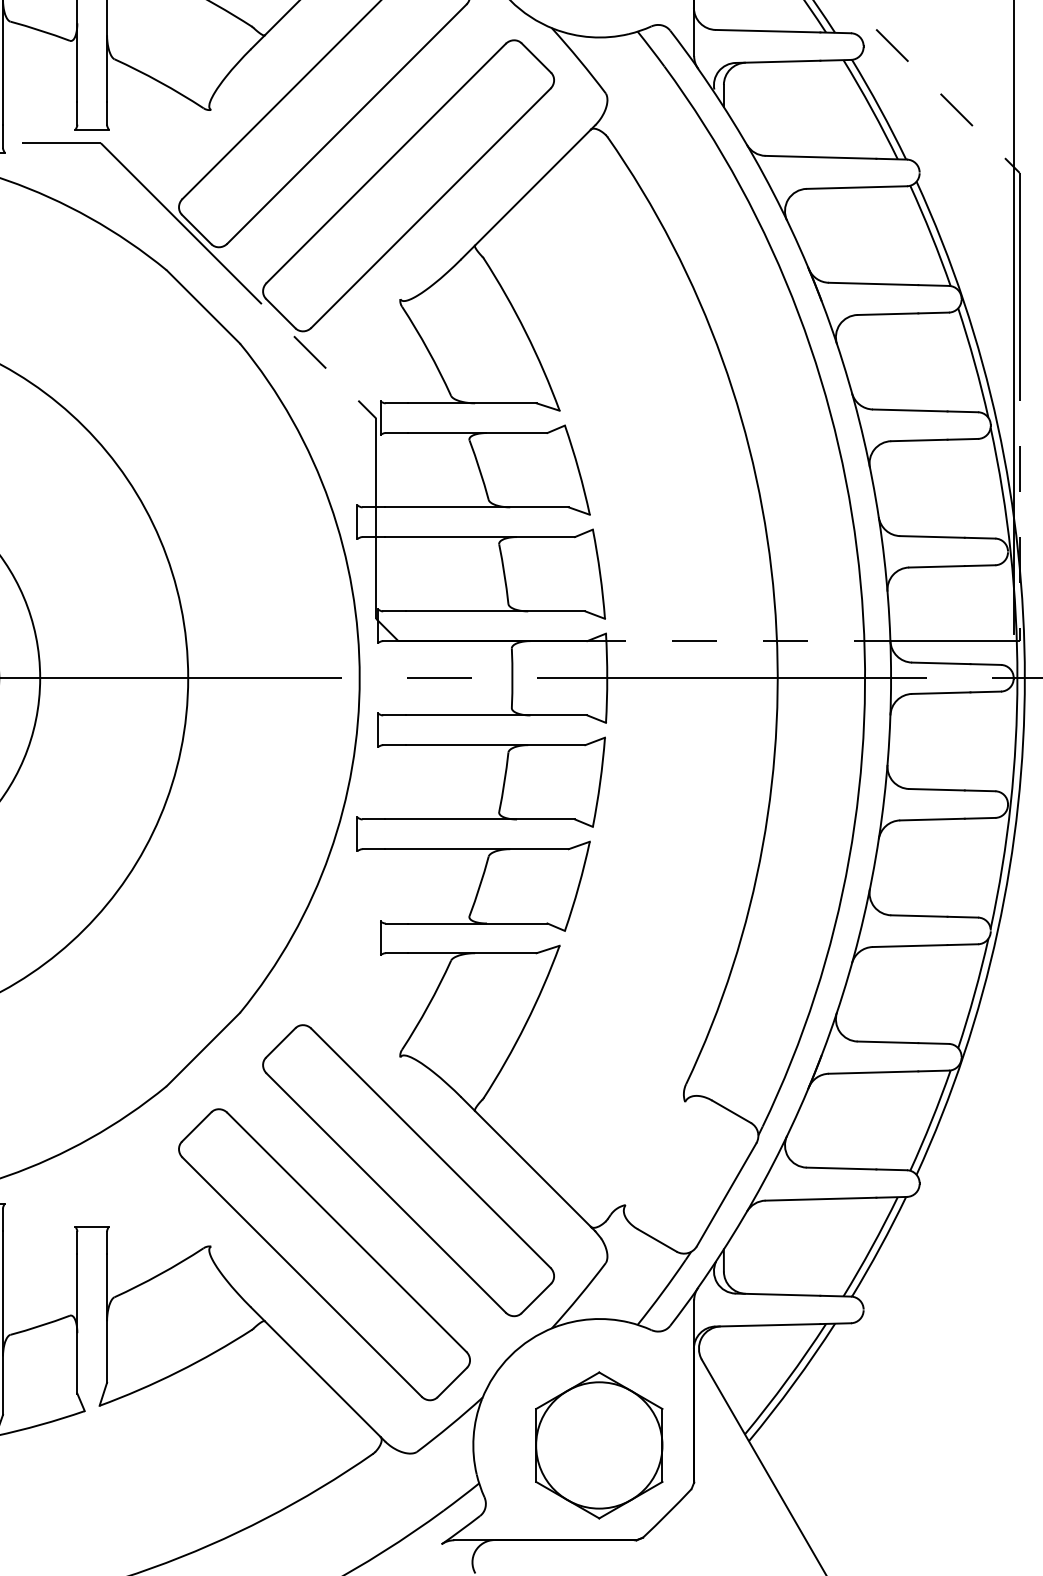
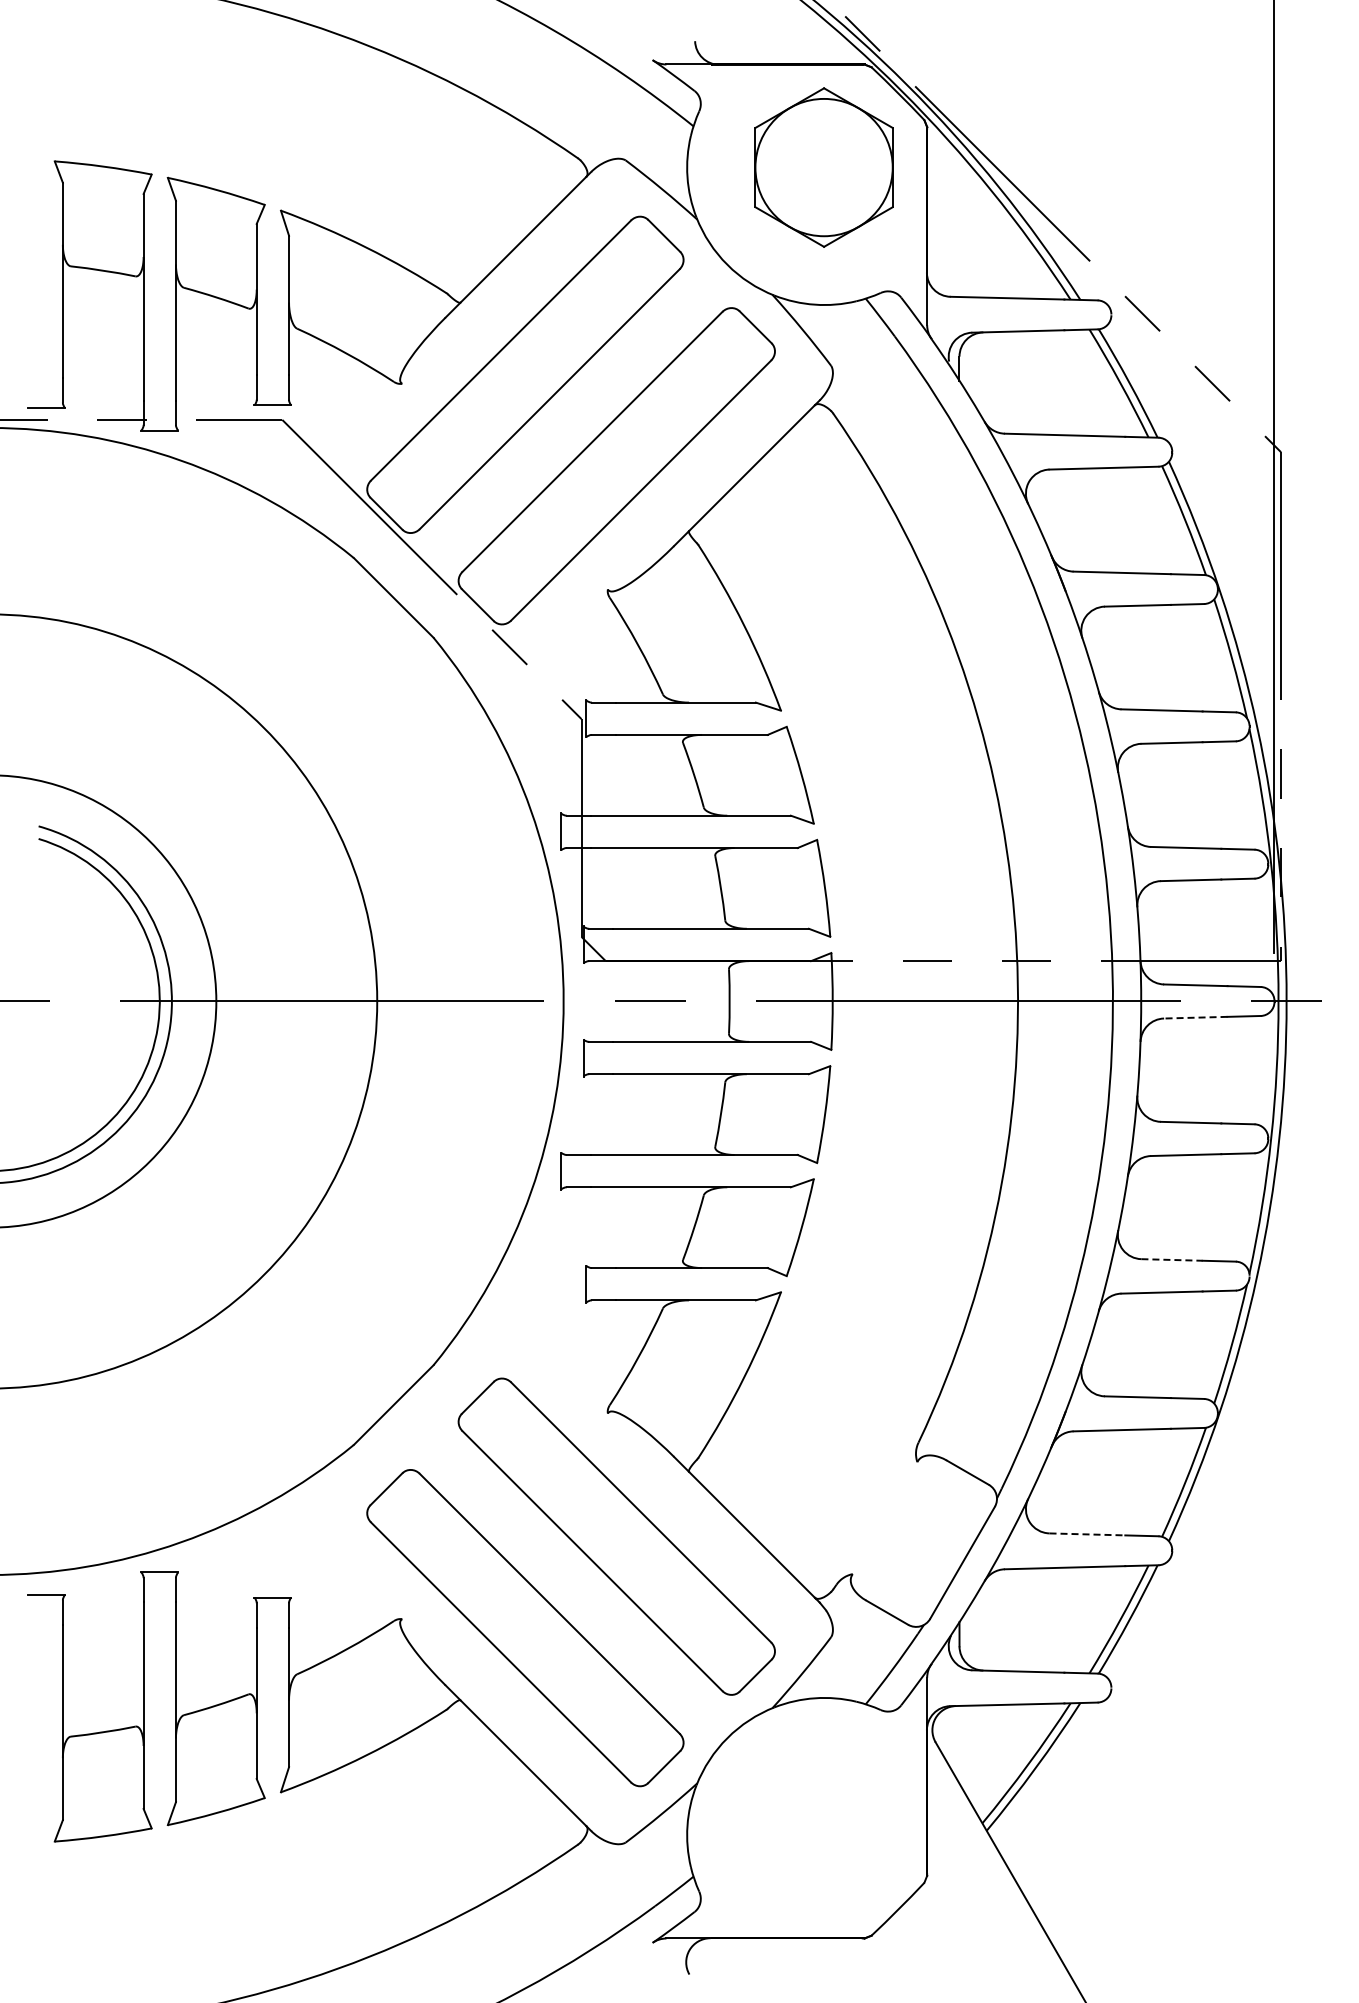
line: (941, 692) -> (1195, 1017), solid -> dashed
line: (919, 915) -> (1172, 1259), solid -> dashed
line: (841, 1168) -> (1087, 1534), solid -> dashed
part: (598, 1445) -> (823, 1835), removed

